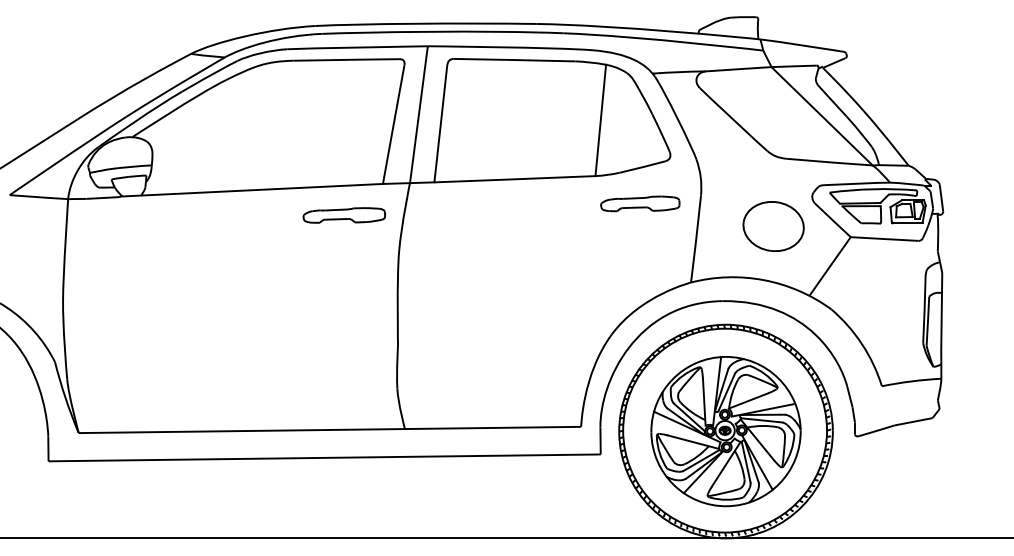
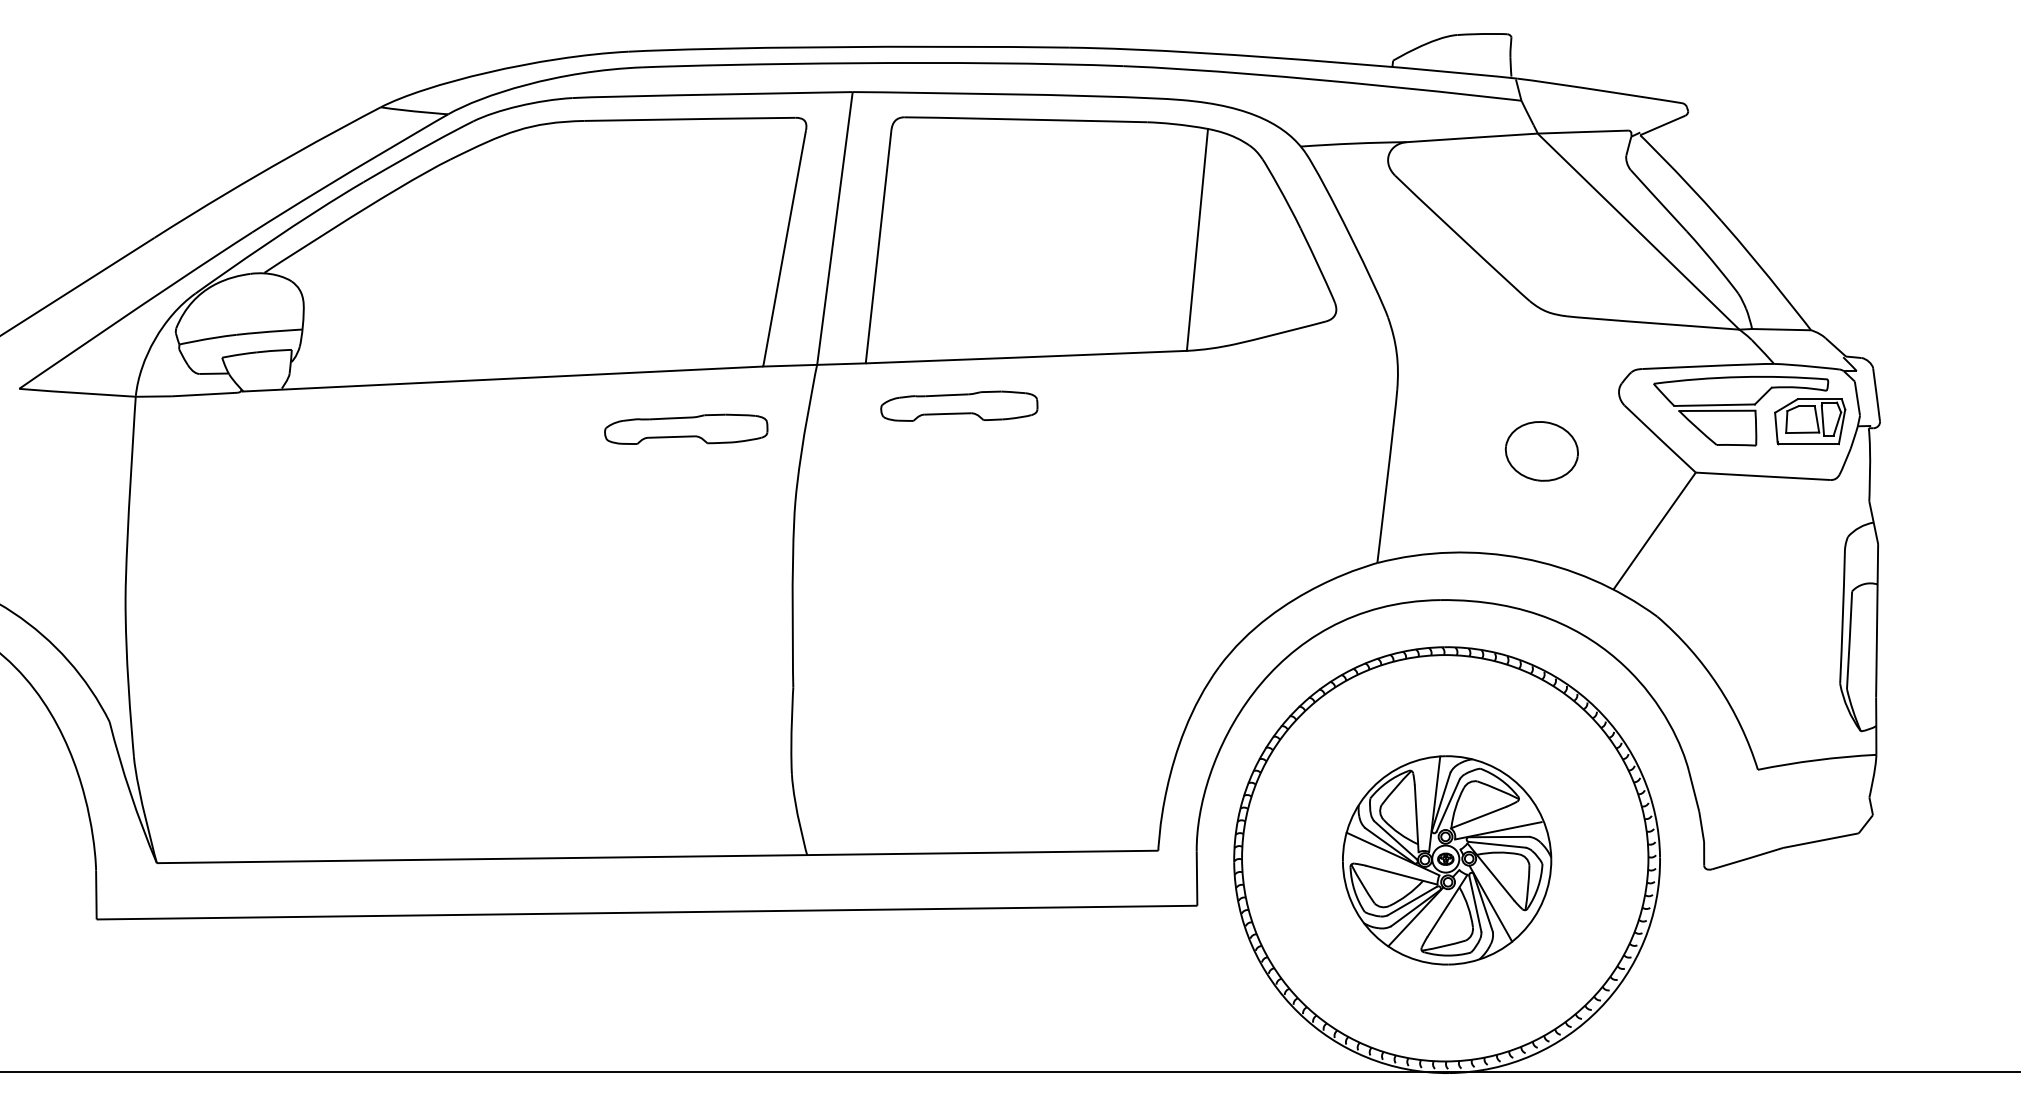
part: (640, 203) -> (959, 405), moved
part: (773, 226) -> (1541, 451), size x0.6
part: (725, 431) -> (1446, 859), size x0.7

